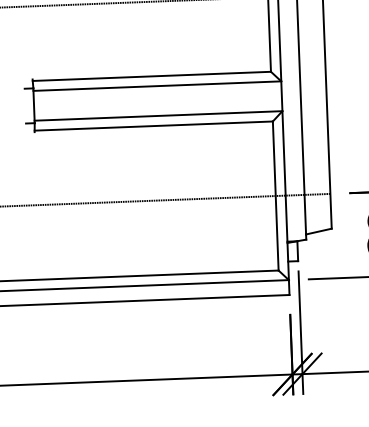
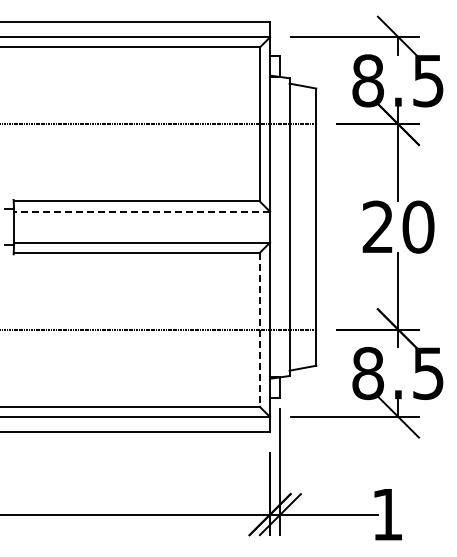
line: (156, 85) -> (141, 211), solid -> dashed
line: (275, 195) -> (259, 329), solid -> dashed

